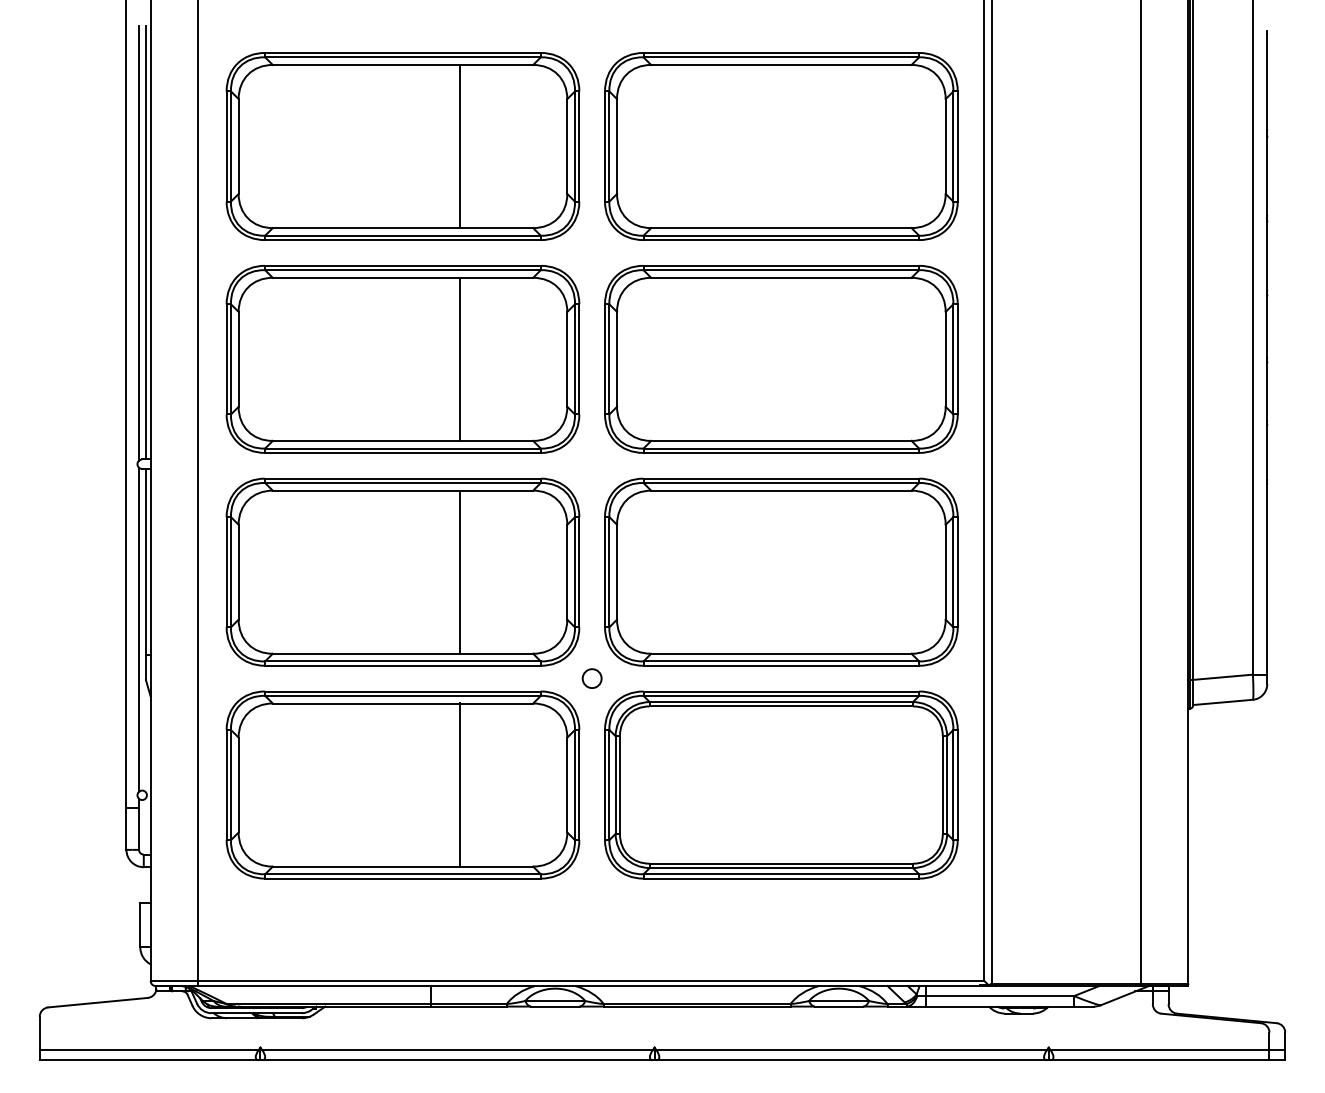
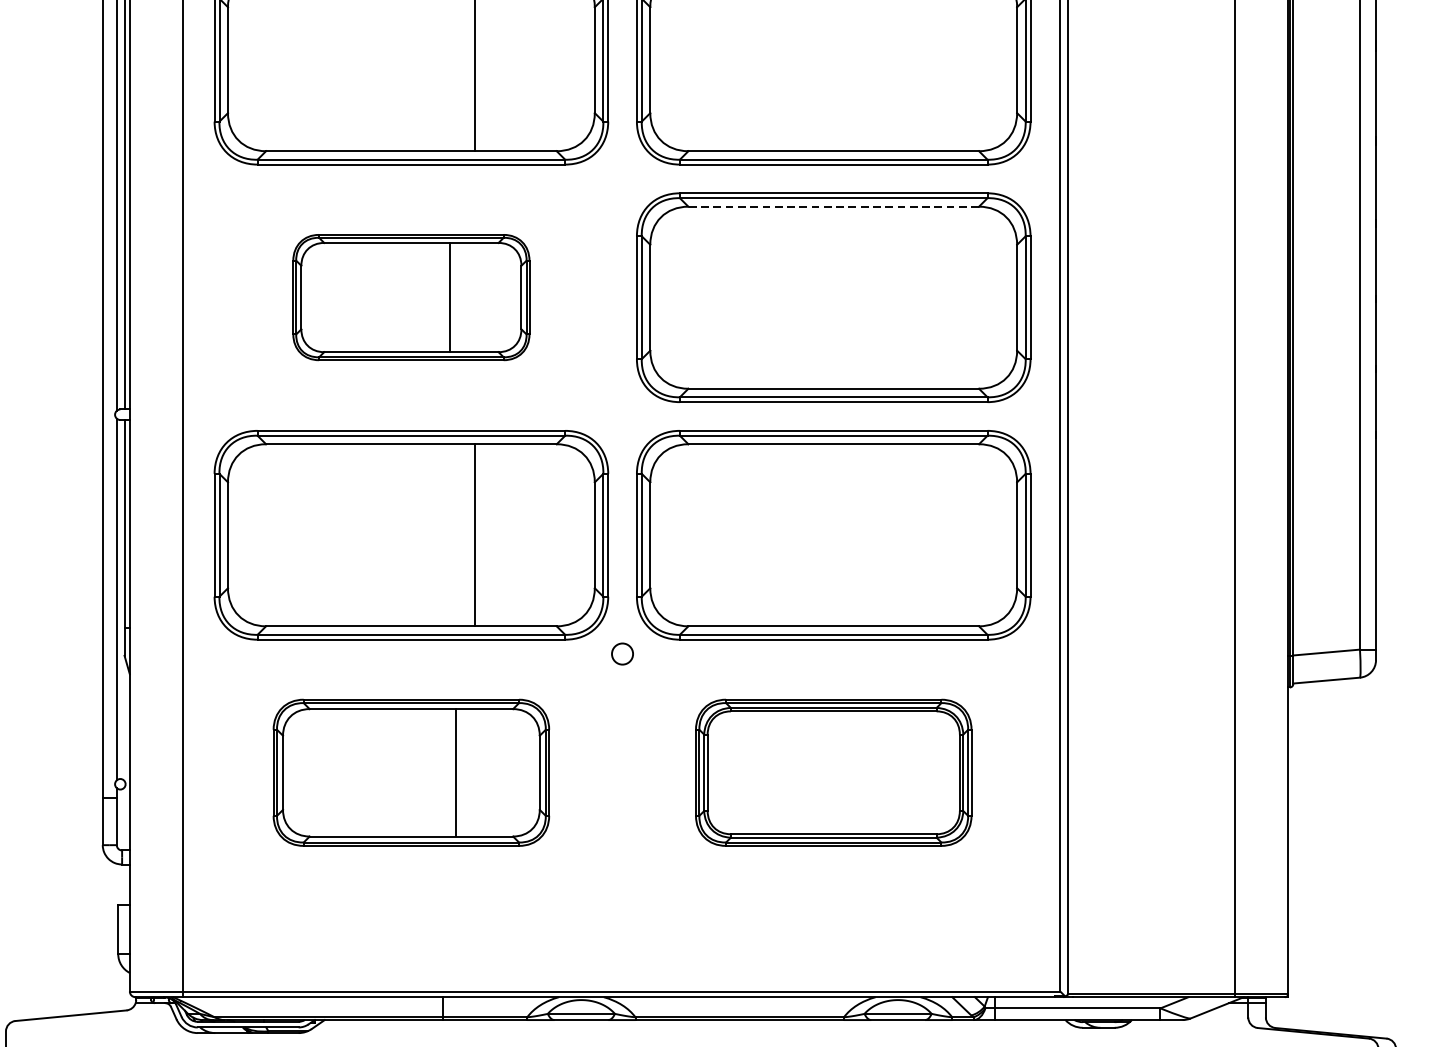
line: (780, 277) -> (832, 206), solid -> dashed
part: (402, 358) -> (410, 296), size x0.6
part: (402, 784) -> (410, 772), size x0.7
part: (781, 784) -> (833, 772), size x0.7

